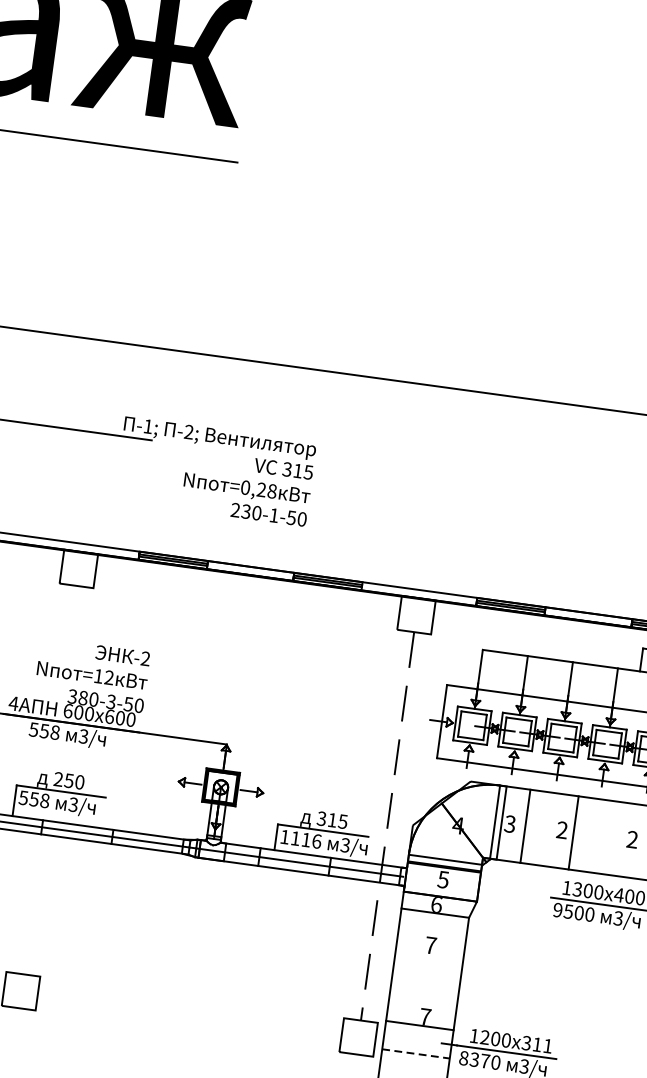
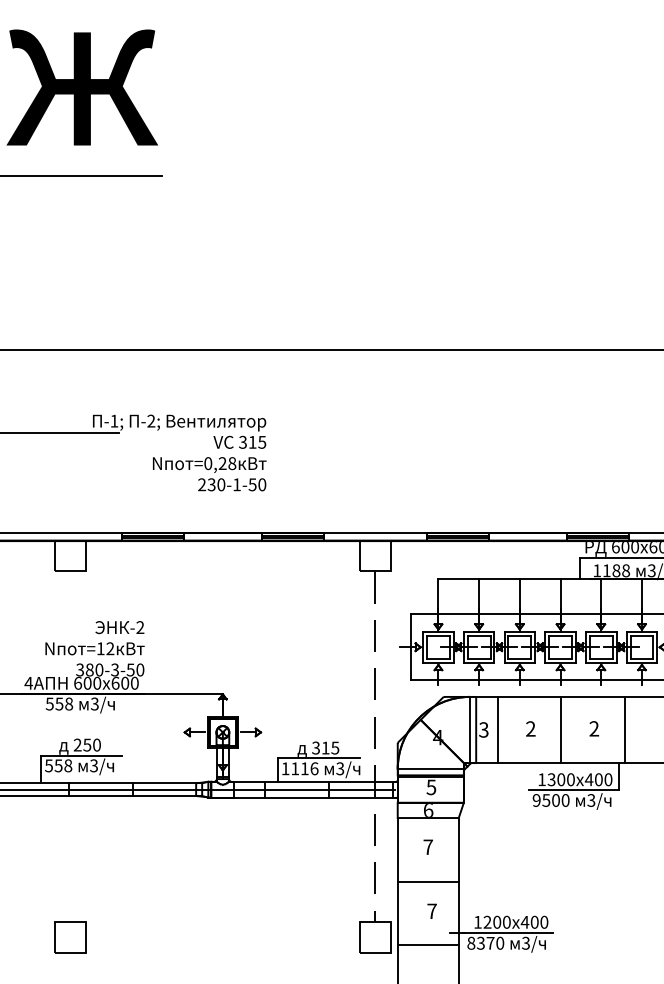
line: (573, 832) -> (561, 729), moved
line: (419, 1025) -> (427, 881), moved
text: (537, 1043) -> (534, 921), 311 -> 400
line: (416, 1054) -> (428, 945), dashed -> solid

